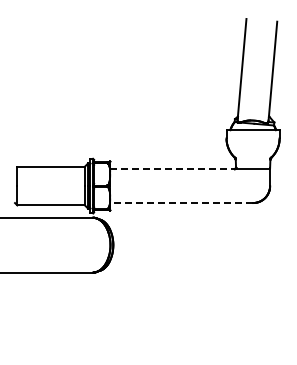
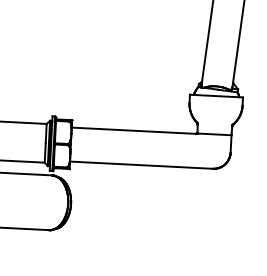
line: (172, 169) -> (134, 131), dashed -> solid
line: (181, 203) -> (141, 165), dashed -> solid

